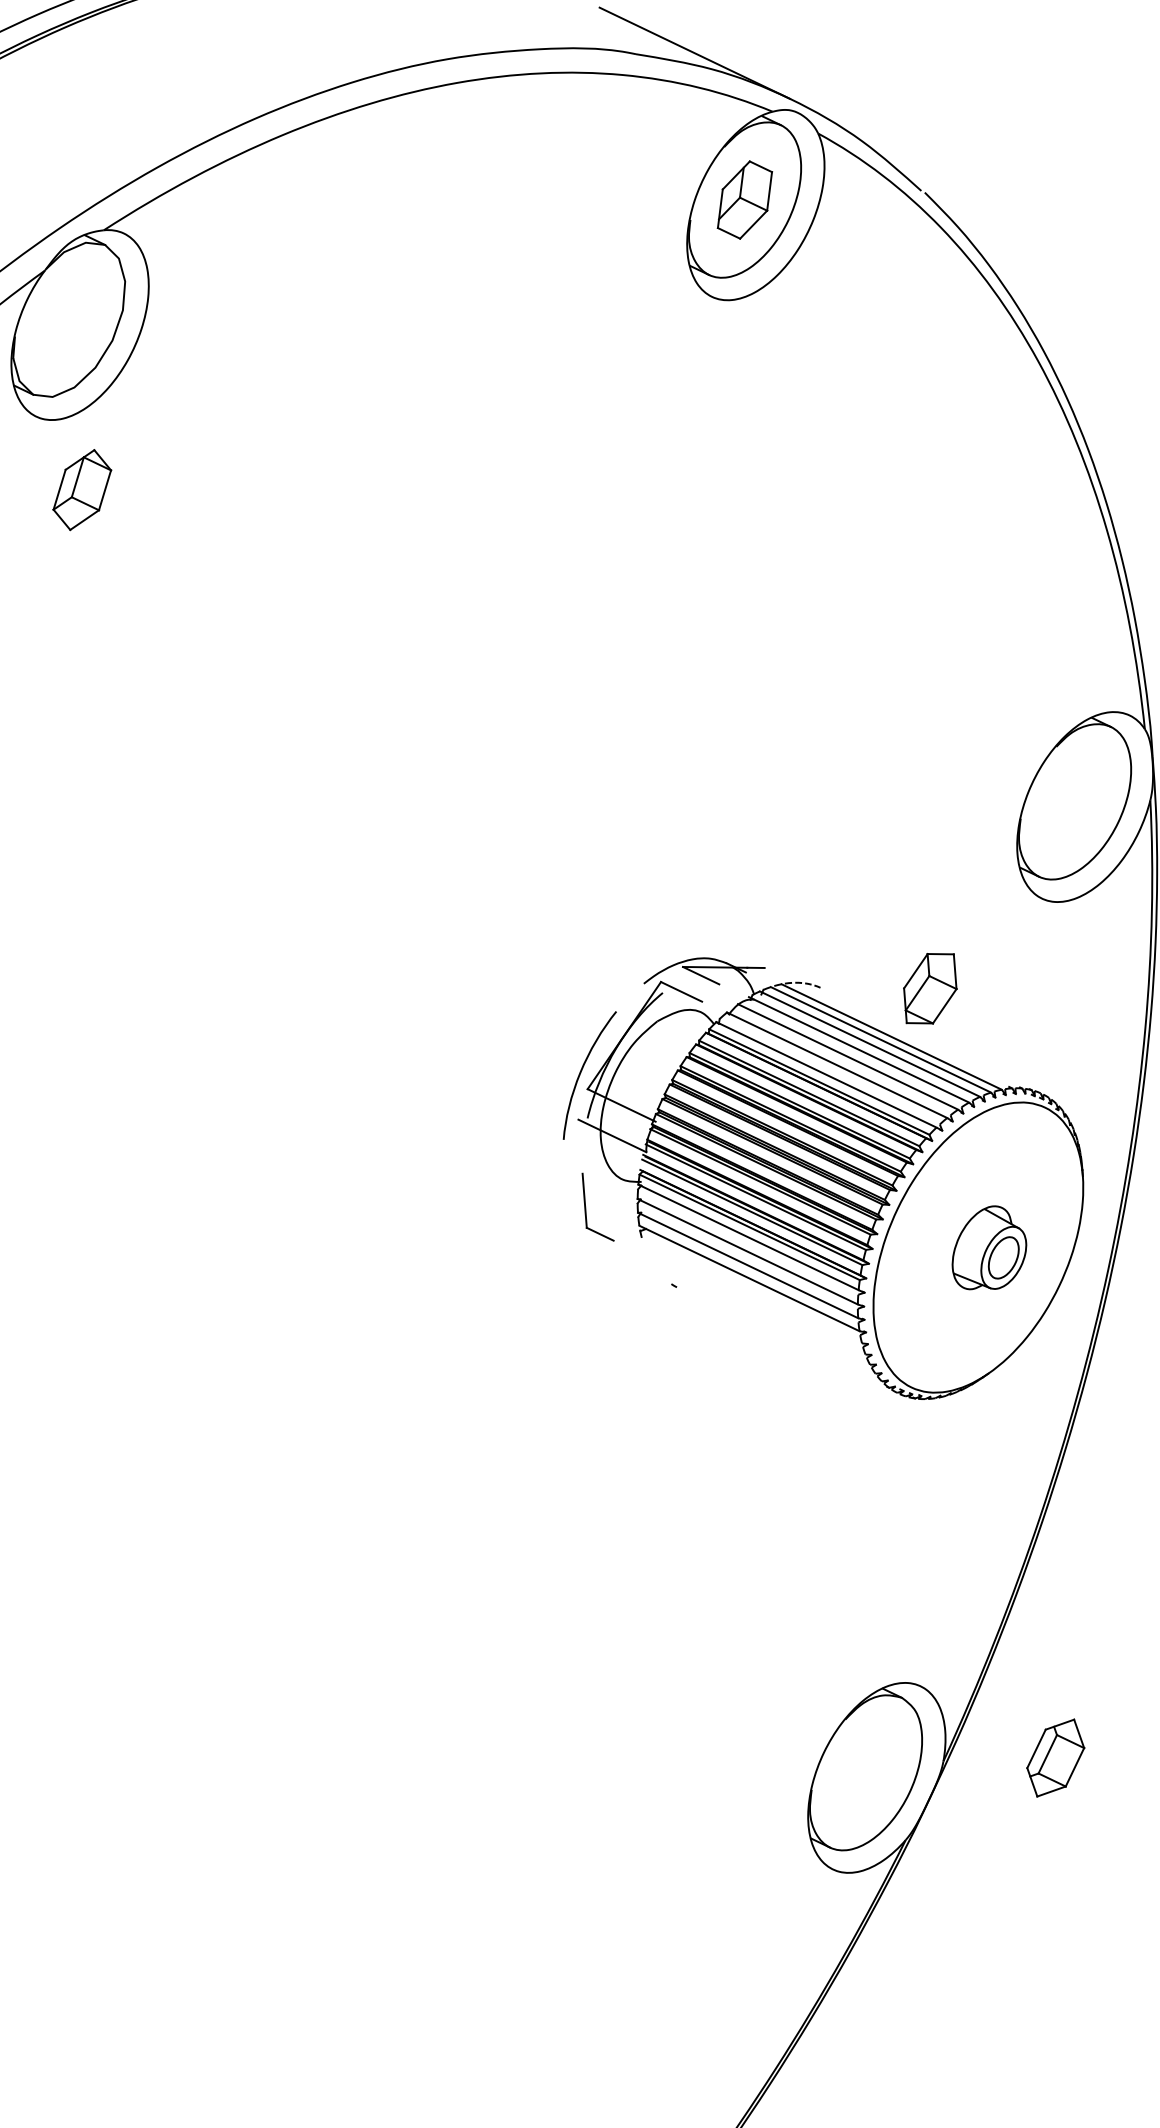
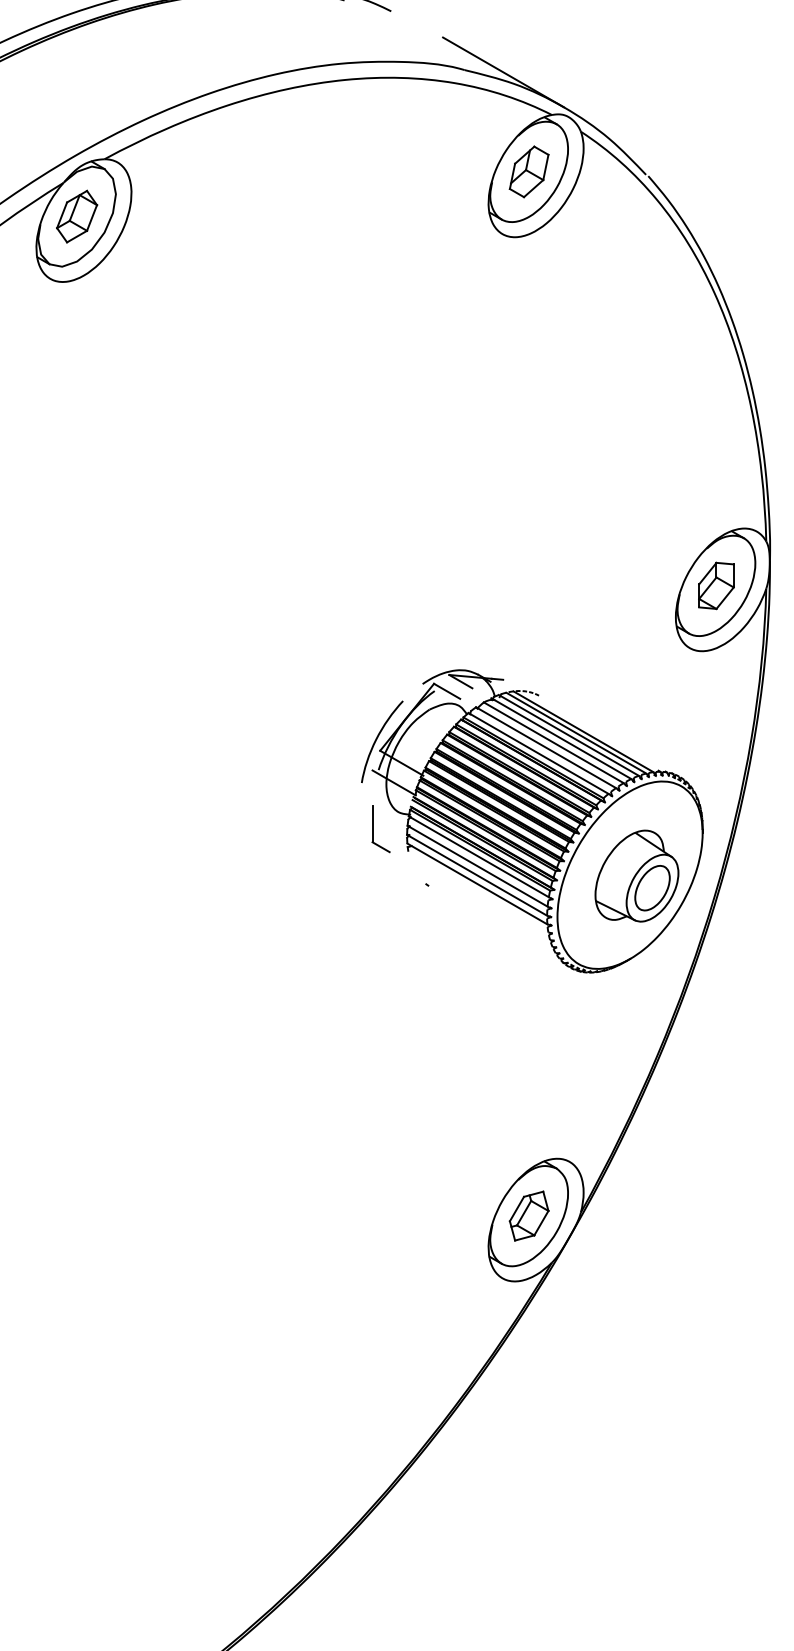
part: (82, 489) -> (77, 216), moved
part: (930, 988) -> (716, 585), moved
part: (988, 1247) -> (636, 875), size x1.67
part: (1054, 1757) -> (528, 1215), moved

